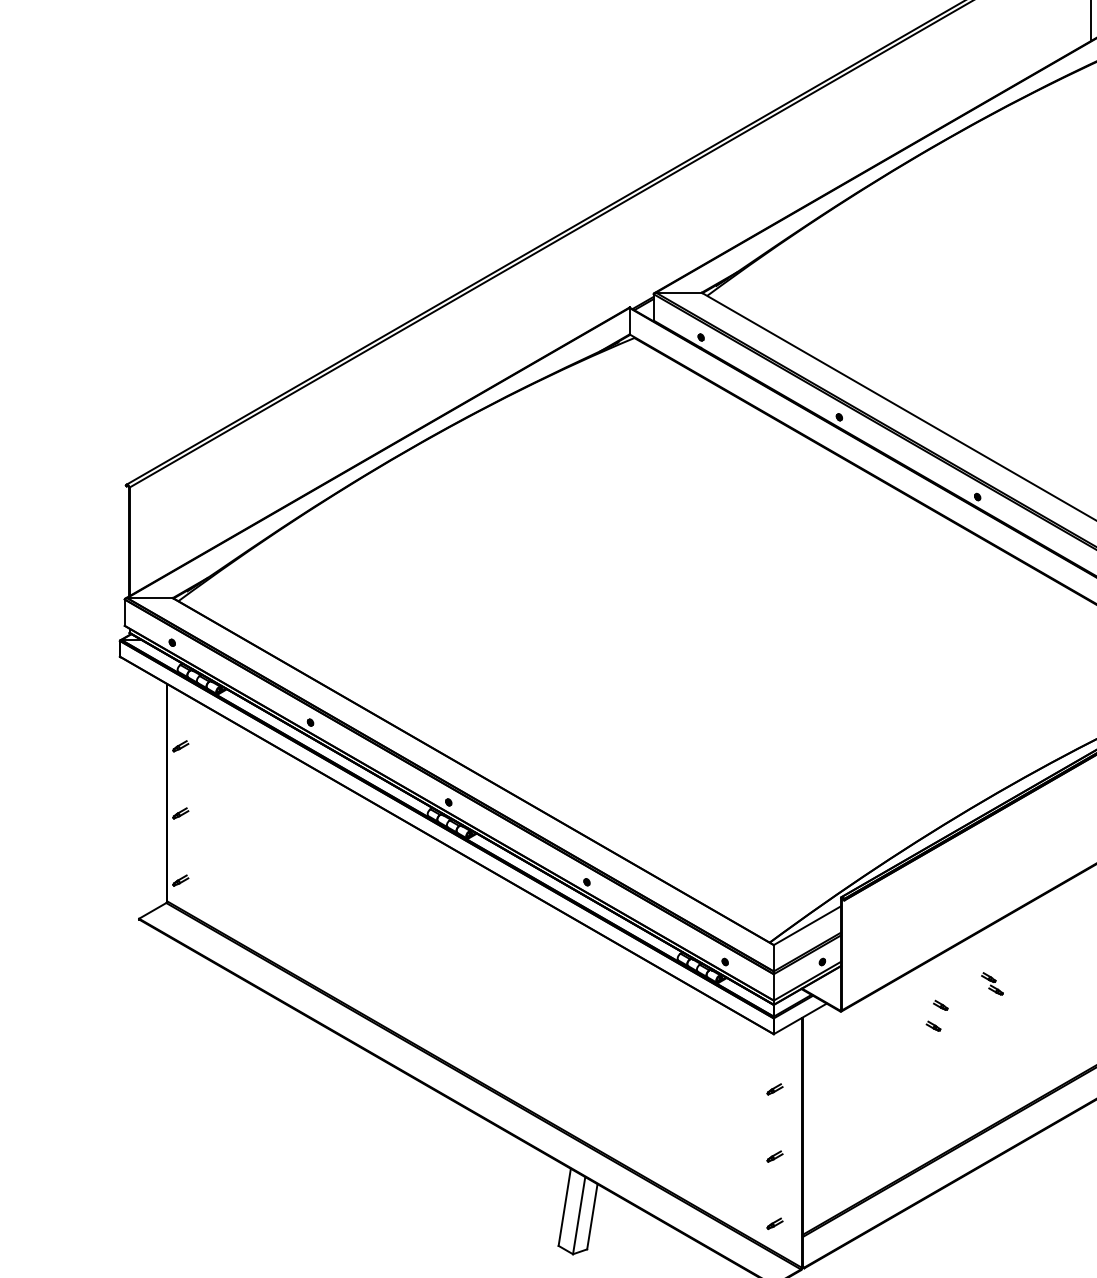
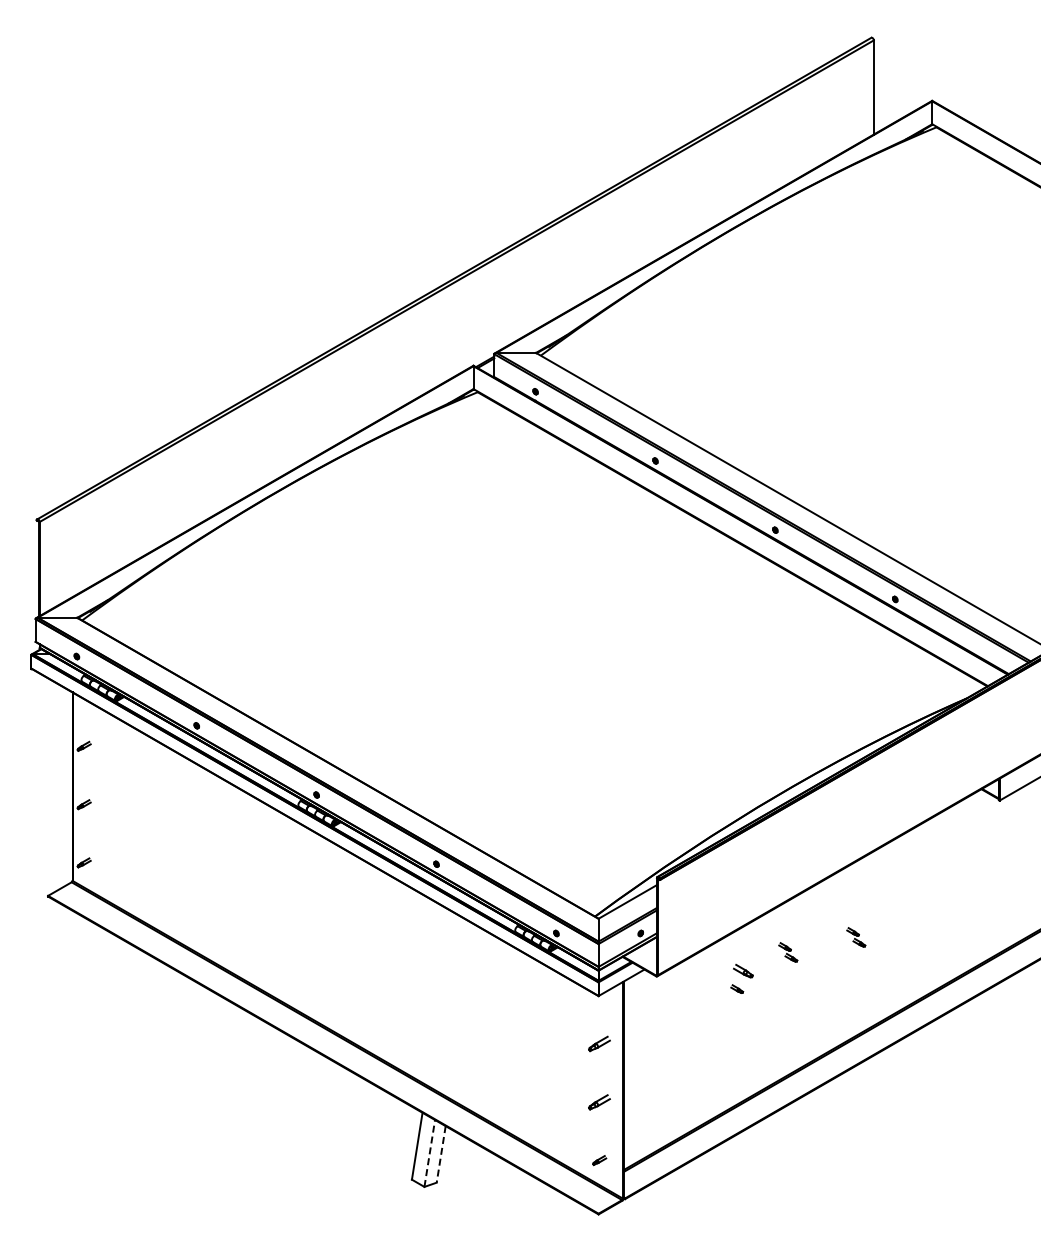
part: (1071, 966) -> (856, 937), added
part: (940, 1004) -> (743, 970), size x1.6
part: (774, 1088) -> (599, 1043), size x1.6
part: (774, 1155) -> (599, 1101), size x1.6
line: (578, 1215) -> (429, 1153), solid -> dashed
line: (592, 1216) -> (441, 1154), solid -> dashed

